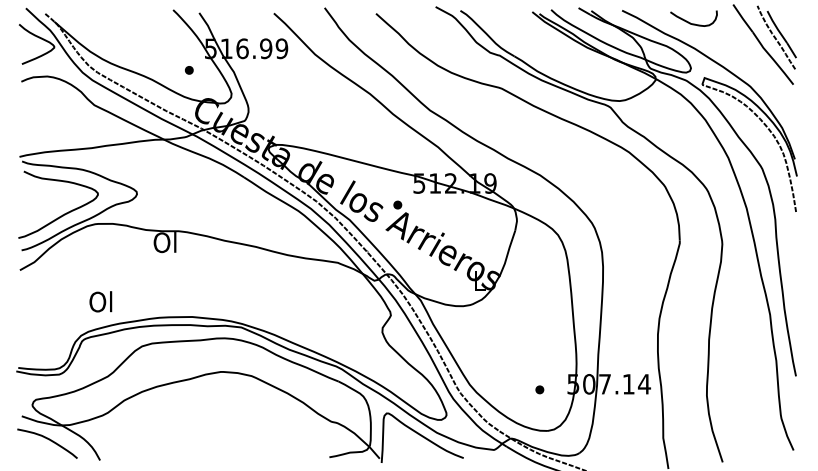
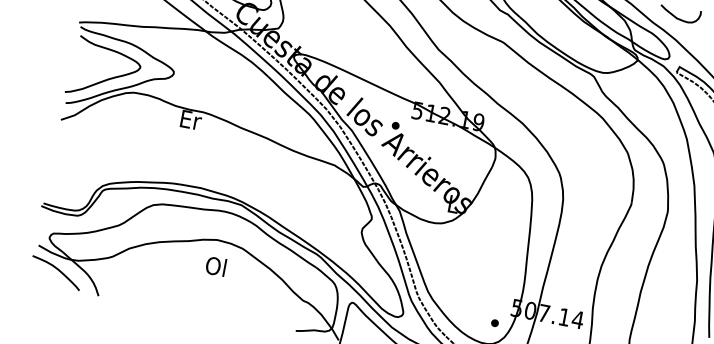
text: (165, 242) -> (190, 119), Ol -> Er
text: (100, 301) -> (215, 266), moved
part: (539, 389) -> (494, 322), moved

